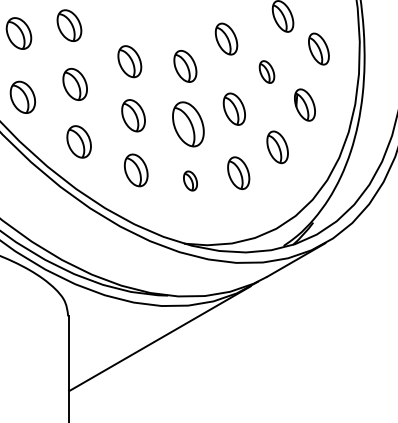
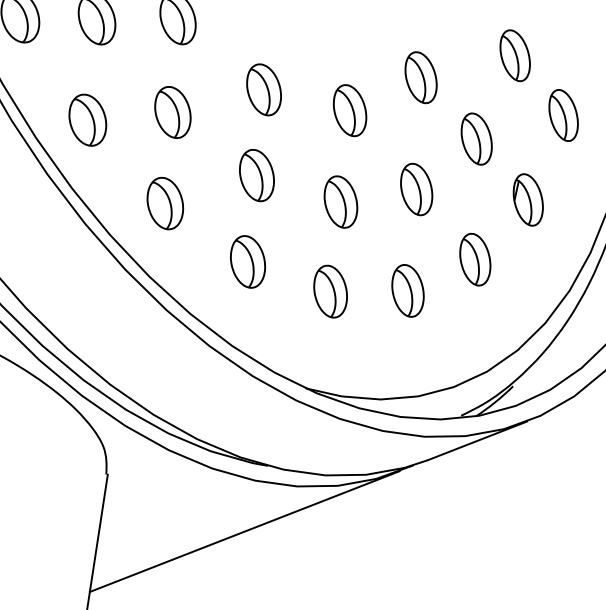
part: (266, 71) -> (476, 138), size x1.43
part: (188, 123) -> (341, 200), size x0.71
part: (190, 180) -> (330, 290), size x1.67

